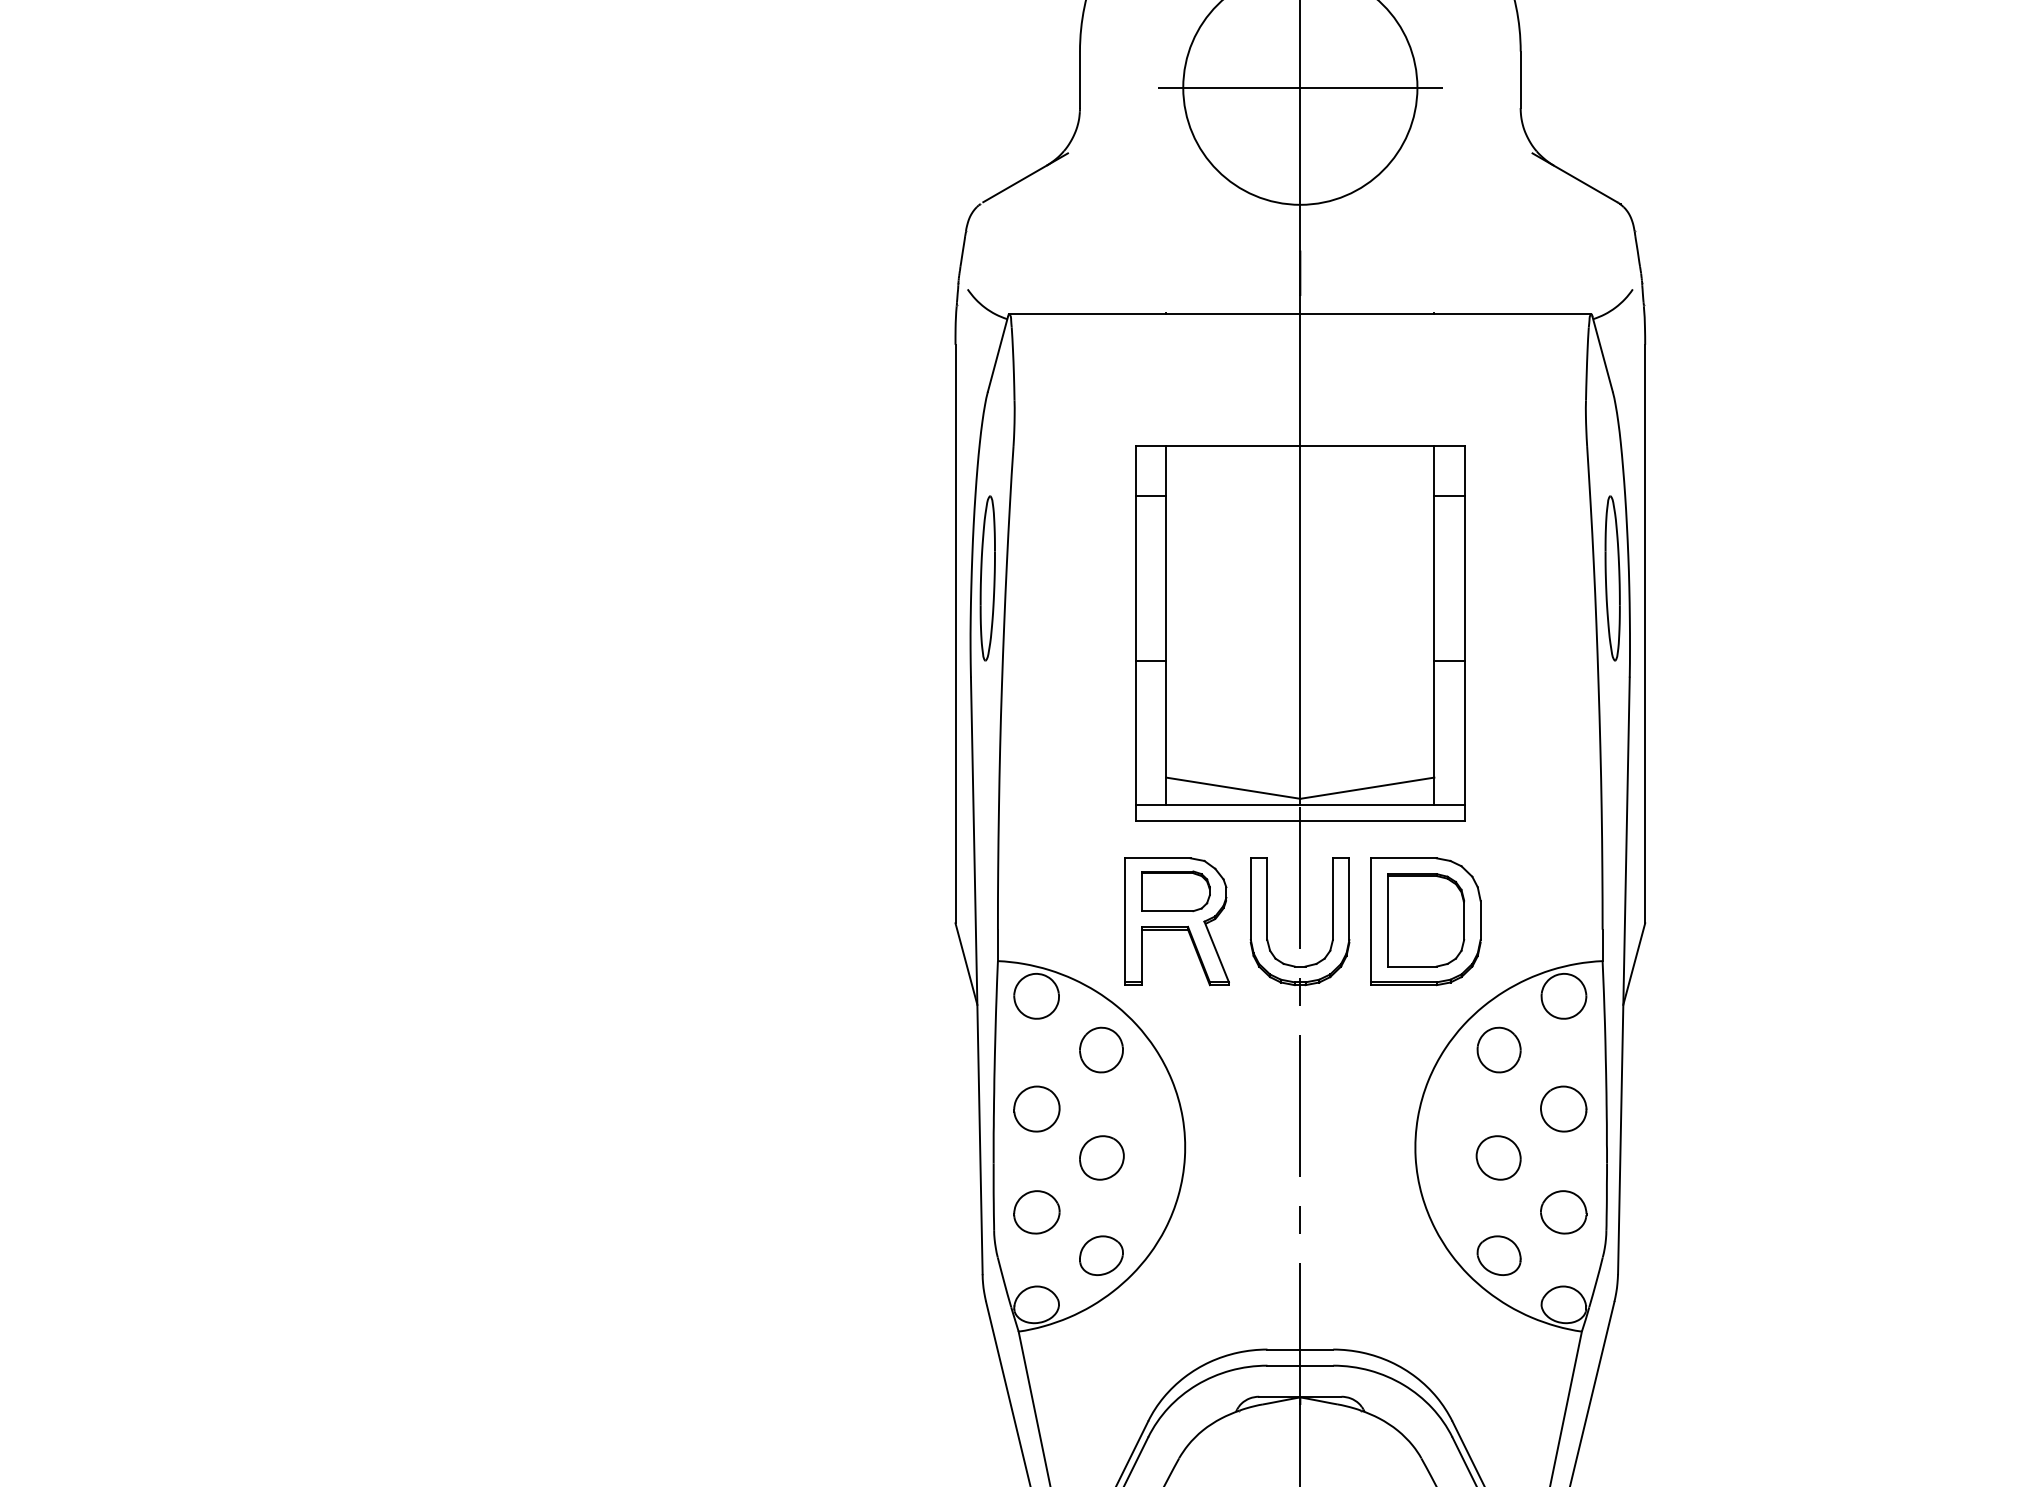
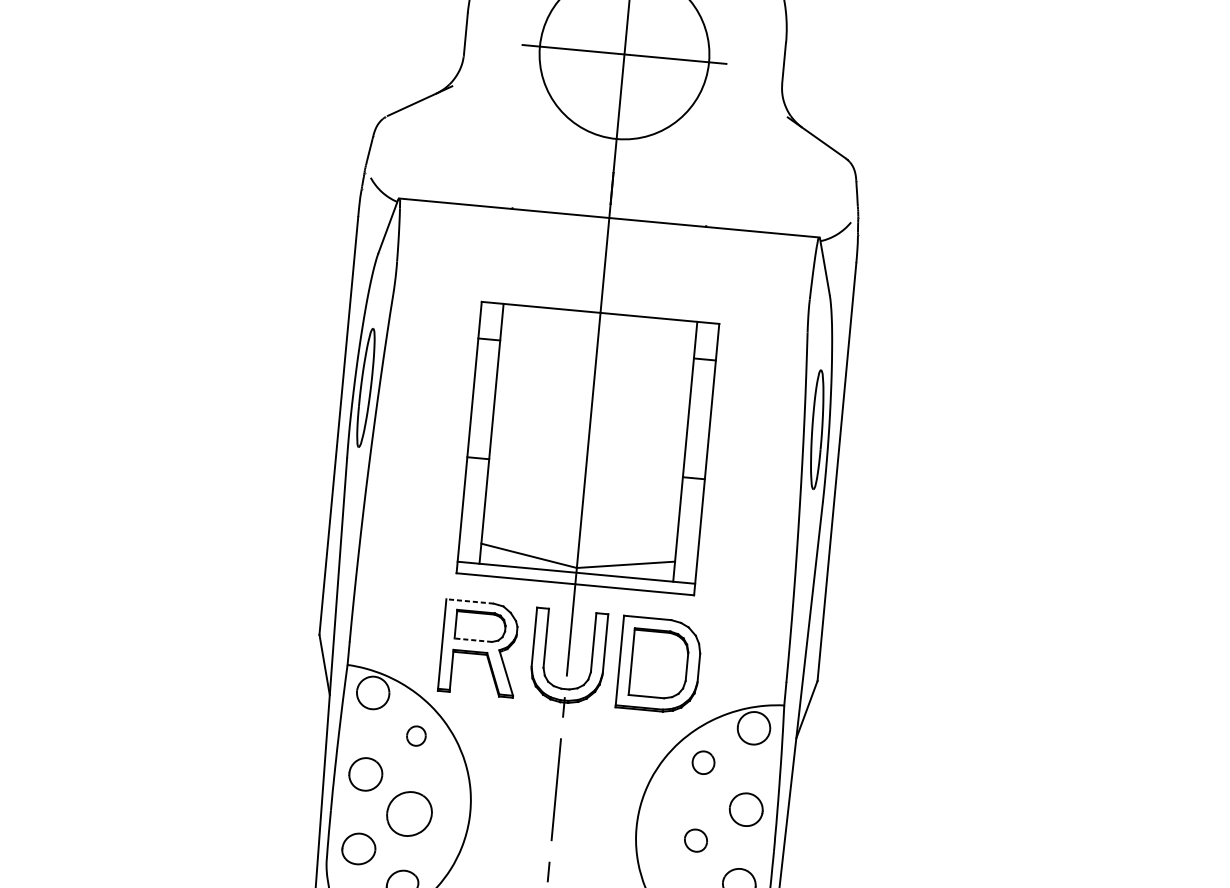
line: (1158, 858) -> (470, 601), solid -> dashed
line: (1167, 911) -> (473, 640), solid -> dashed
part: (1101, 1049) -> (416, 735), size x0.6
part: (1498, 1049) -> (703, 762), size x0.7
part: (1101, 1157) -> (409, 813), size x1.4
part: (1498, 1157) -> (695, 840), size x0.7

